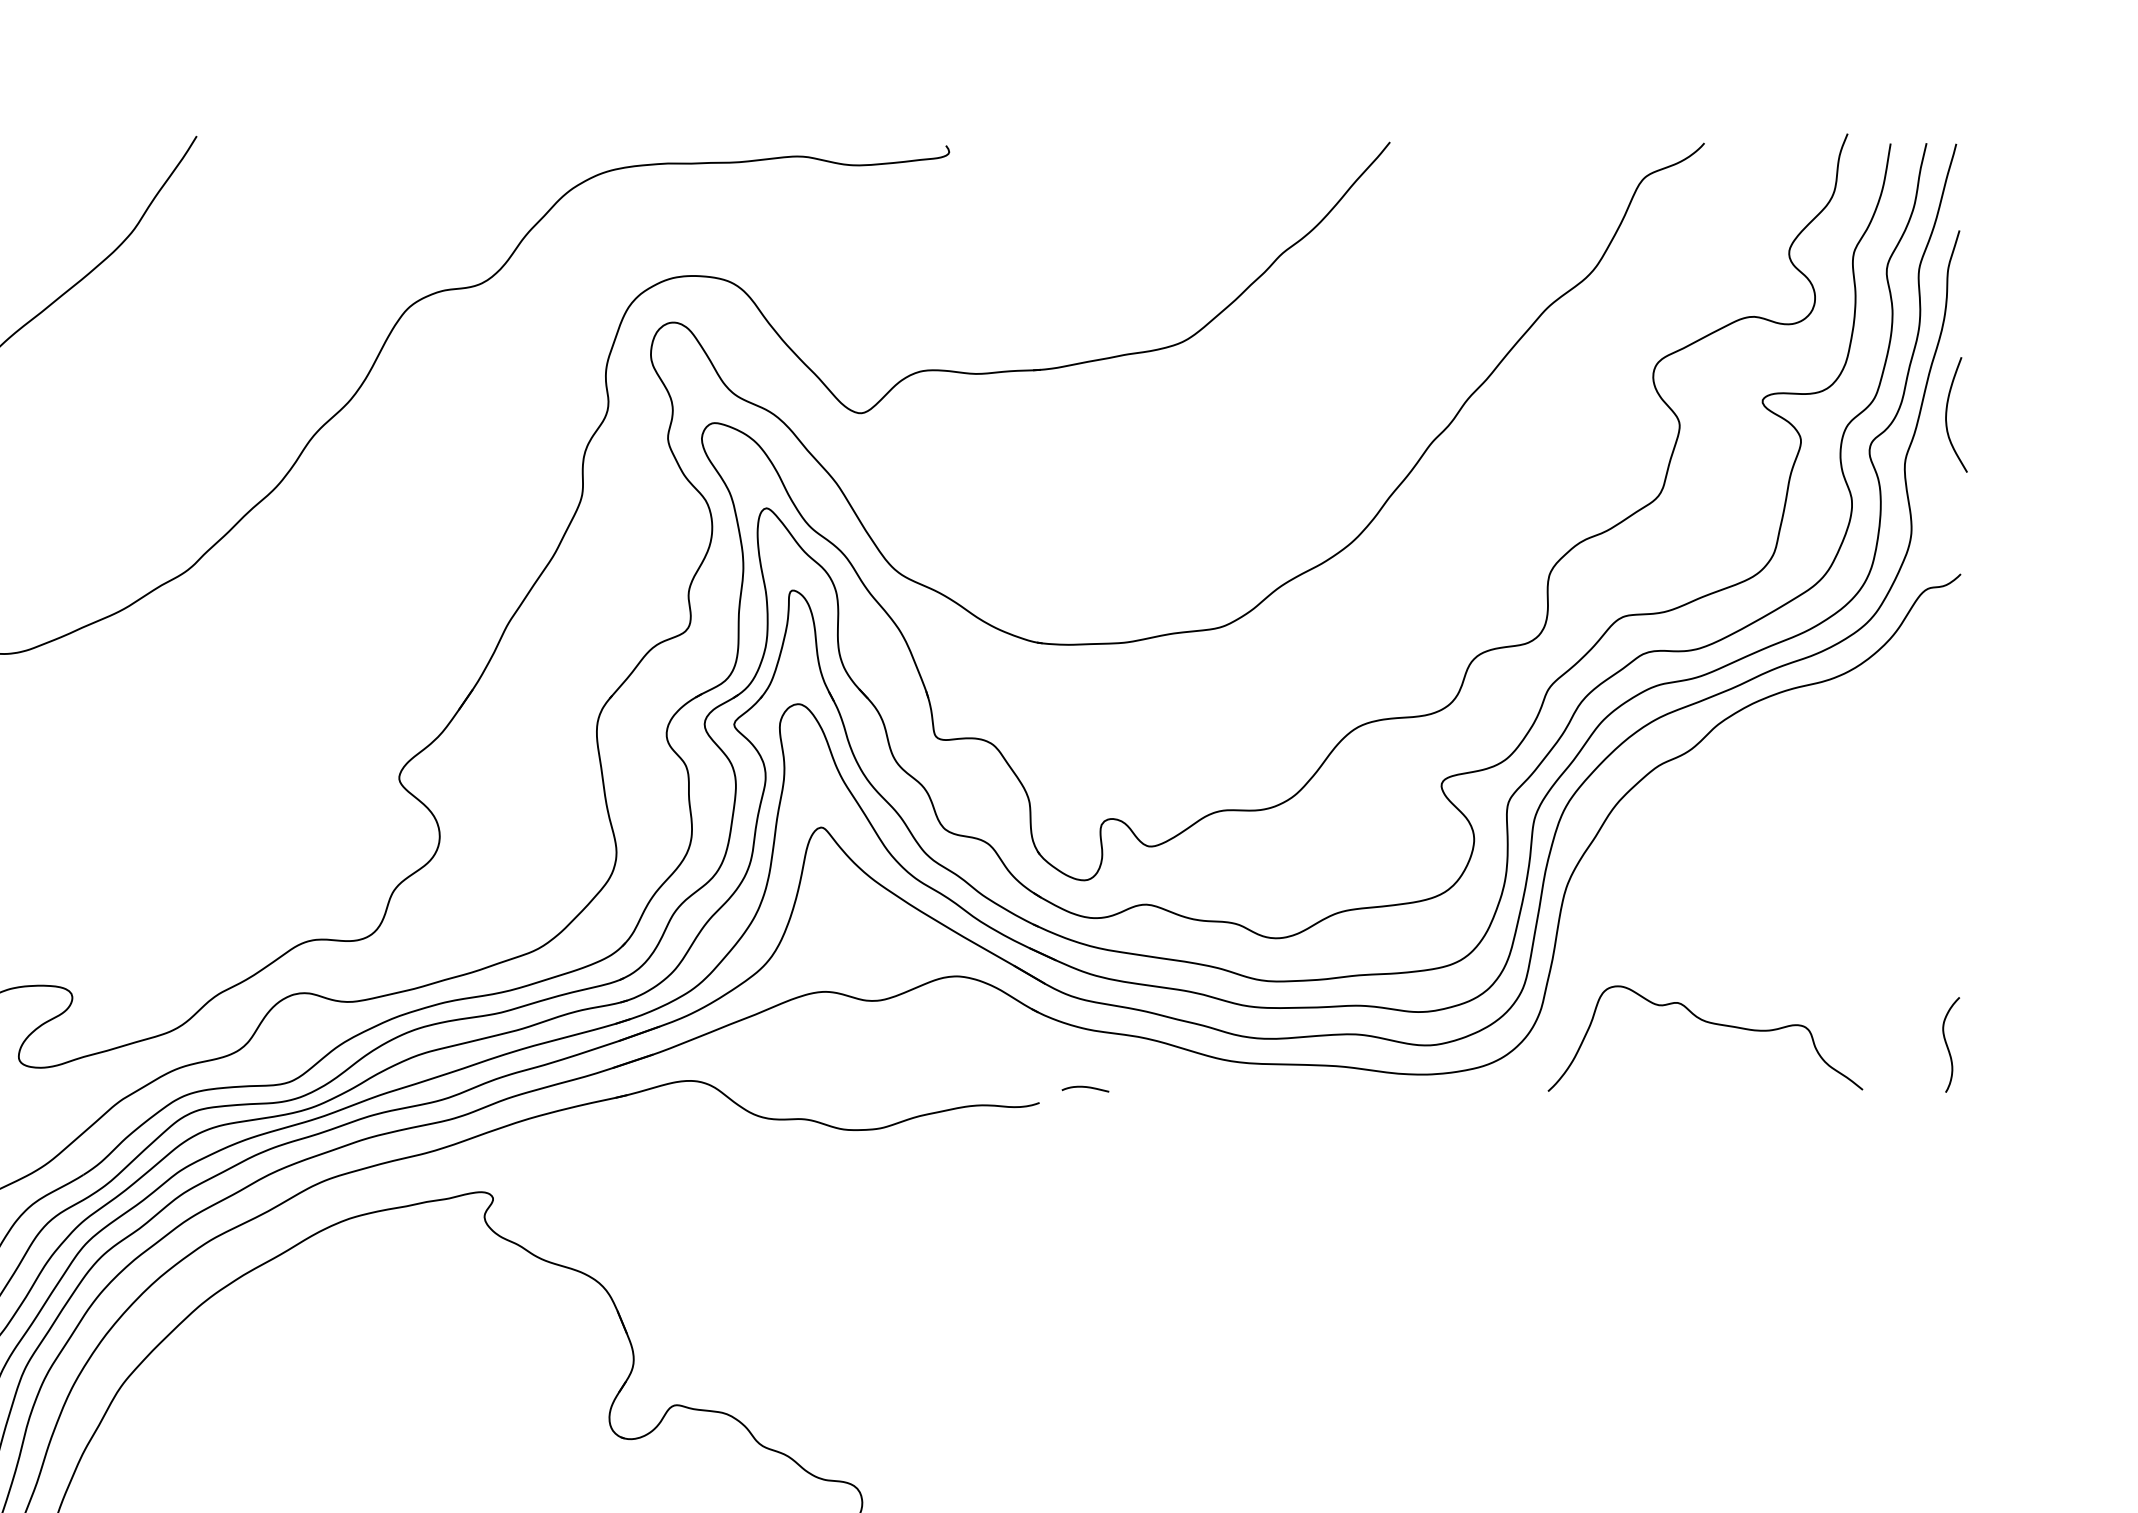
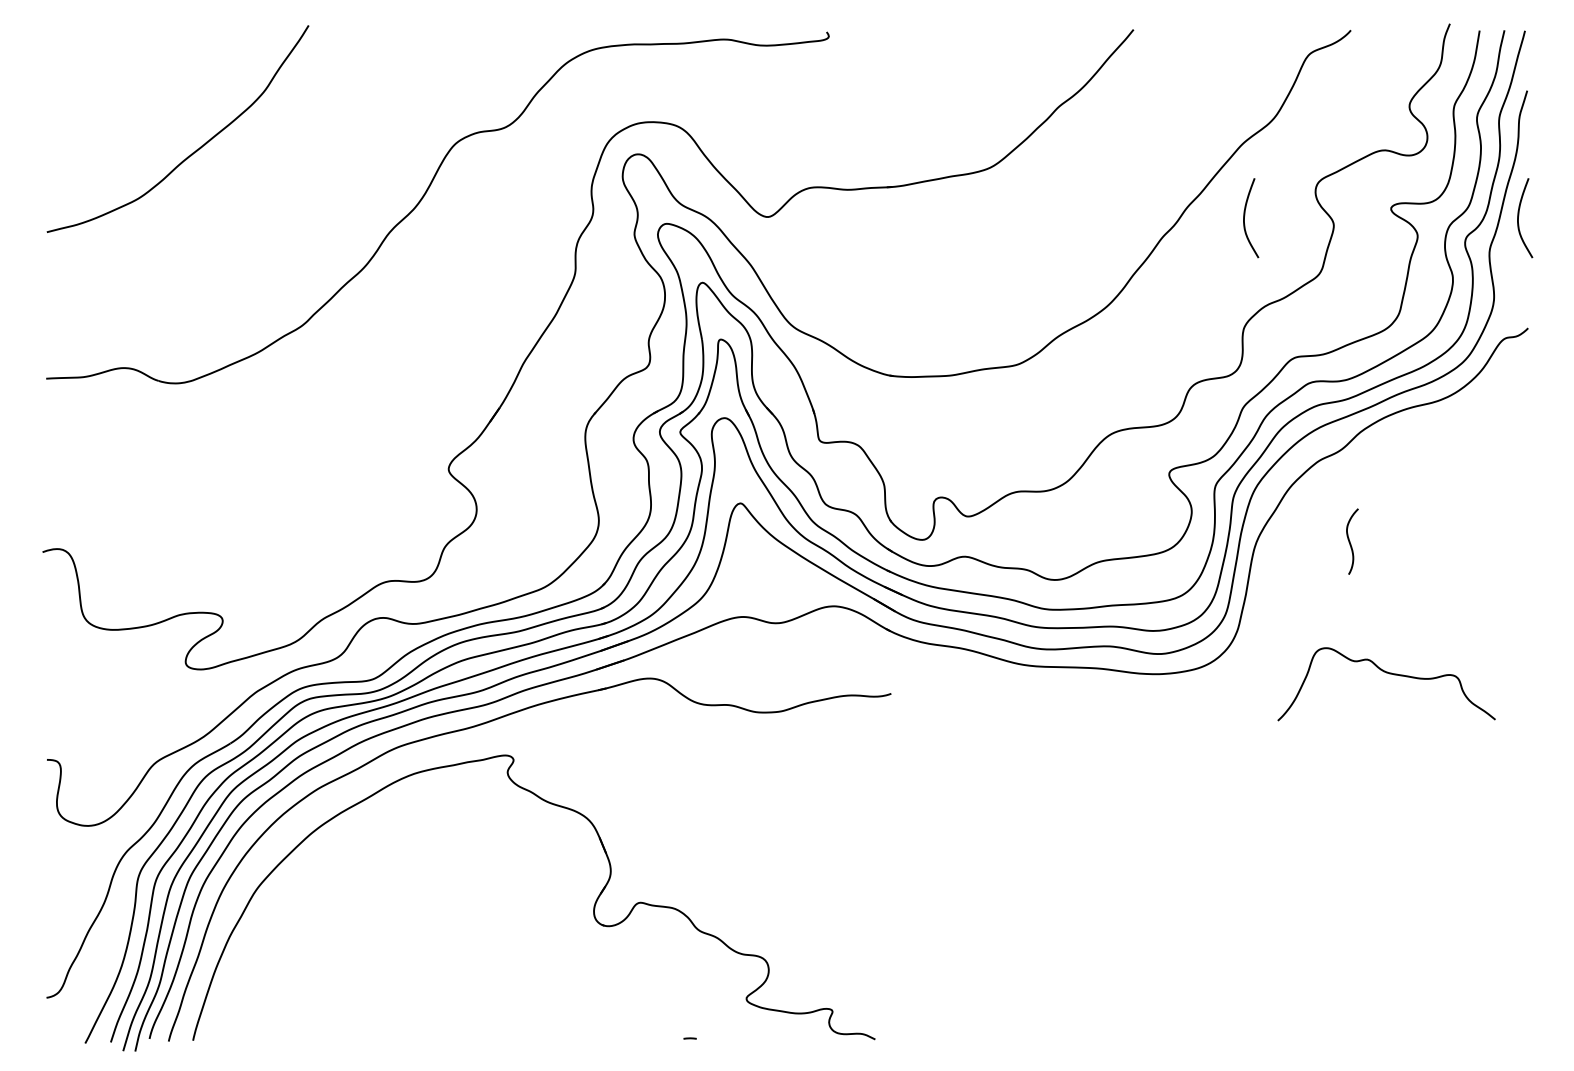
curve: (1551, 411) -> (1245, 215), added
curve: (1709, 1024) -> (1389, 674), moved
curve: (1948, 1044) -> (1350, 541), moved
curve: (1084, 1088) -> (922, 683), removed

